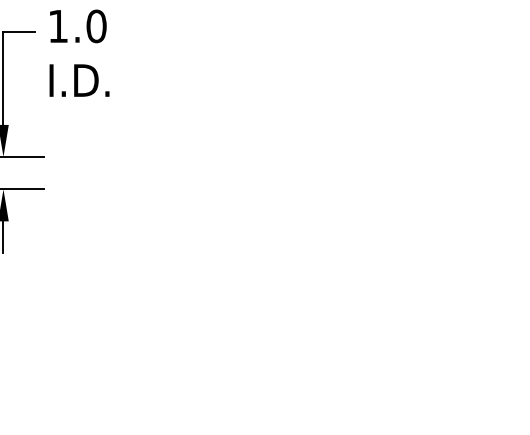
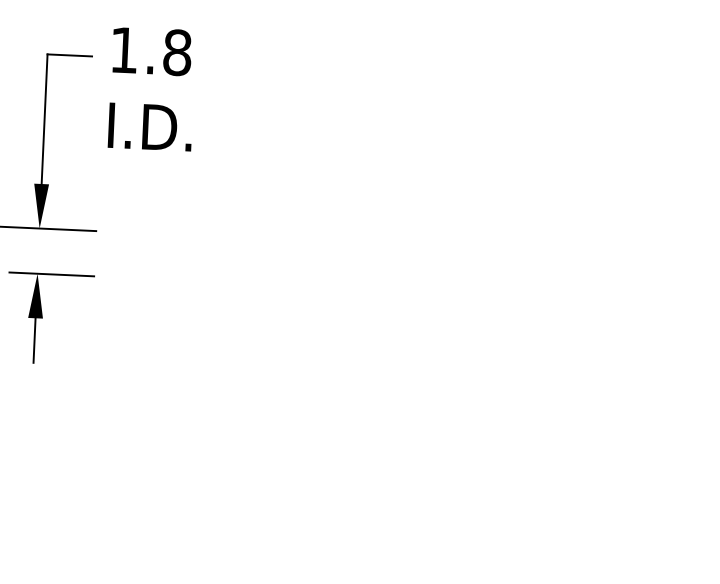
text: (96, 26) -> (177, 52), 1.0 -> 1.8

